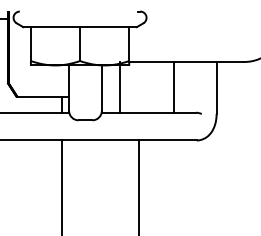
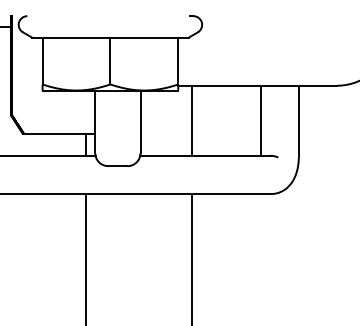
line: (120, 87) -> (192, 120), moved
line: (173, 87) -> (260, 120), moved

